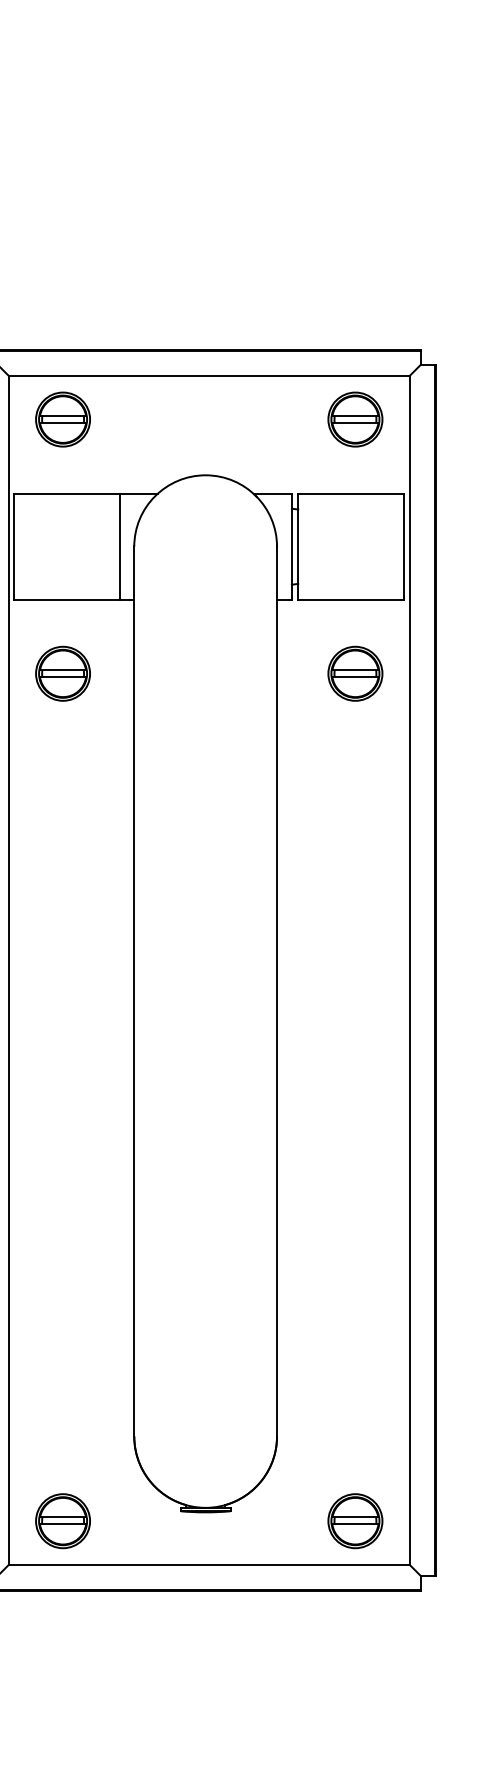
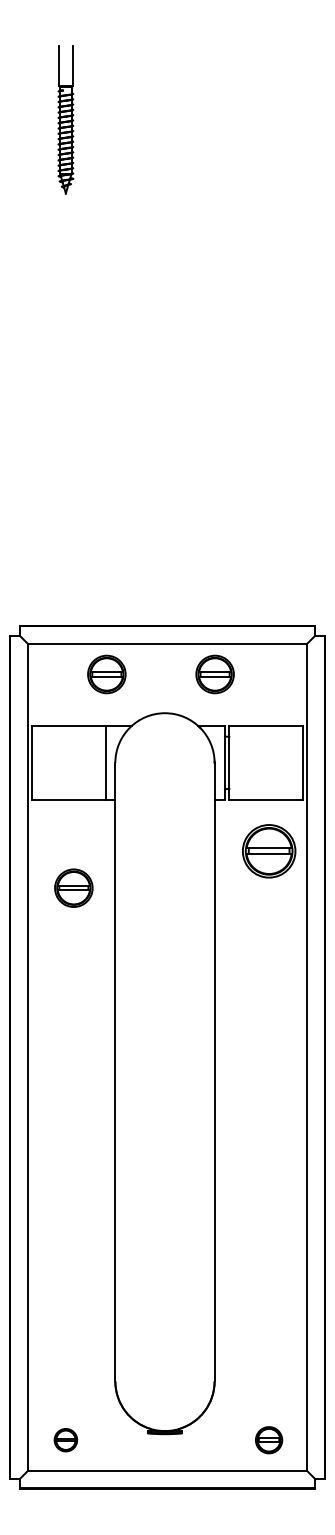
part: (62, 419) -> (106, 674), moved
part: (354, 419) -> (214, 674), moved
part: (62, 672) -> (73, 887), moved
part: (354, 672) -> (268, 850), size x1.4
part: (62, 1519) -> (65, 1439), size x0.6
part: (354, 1519) -> (268, 1439), size x0.7

